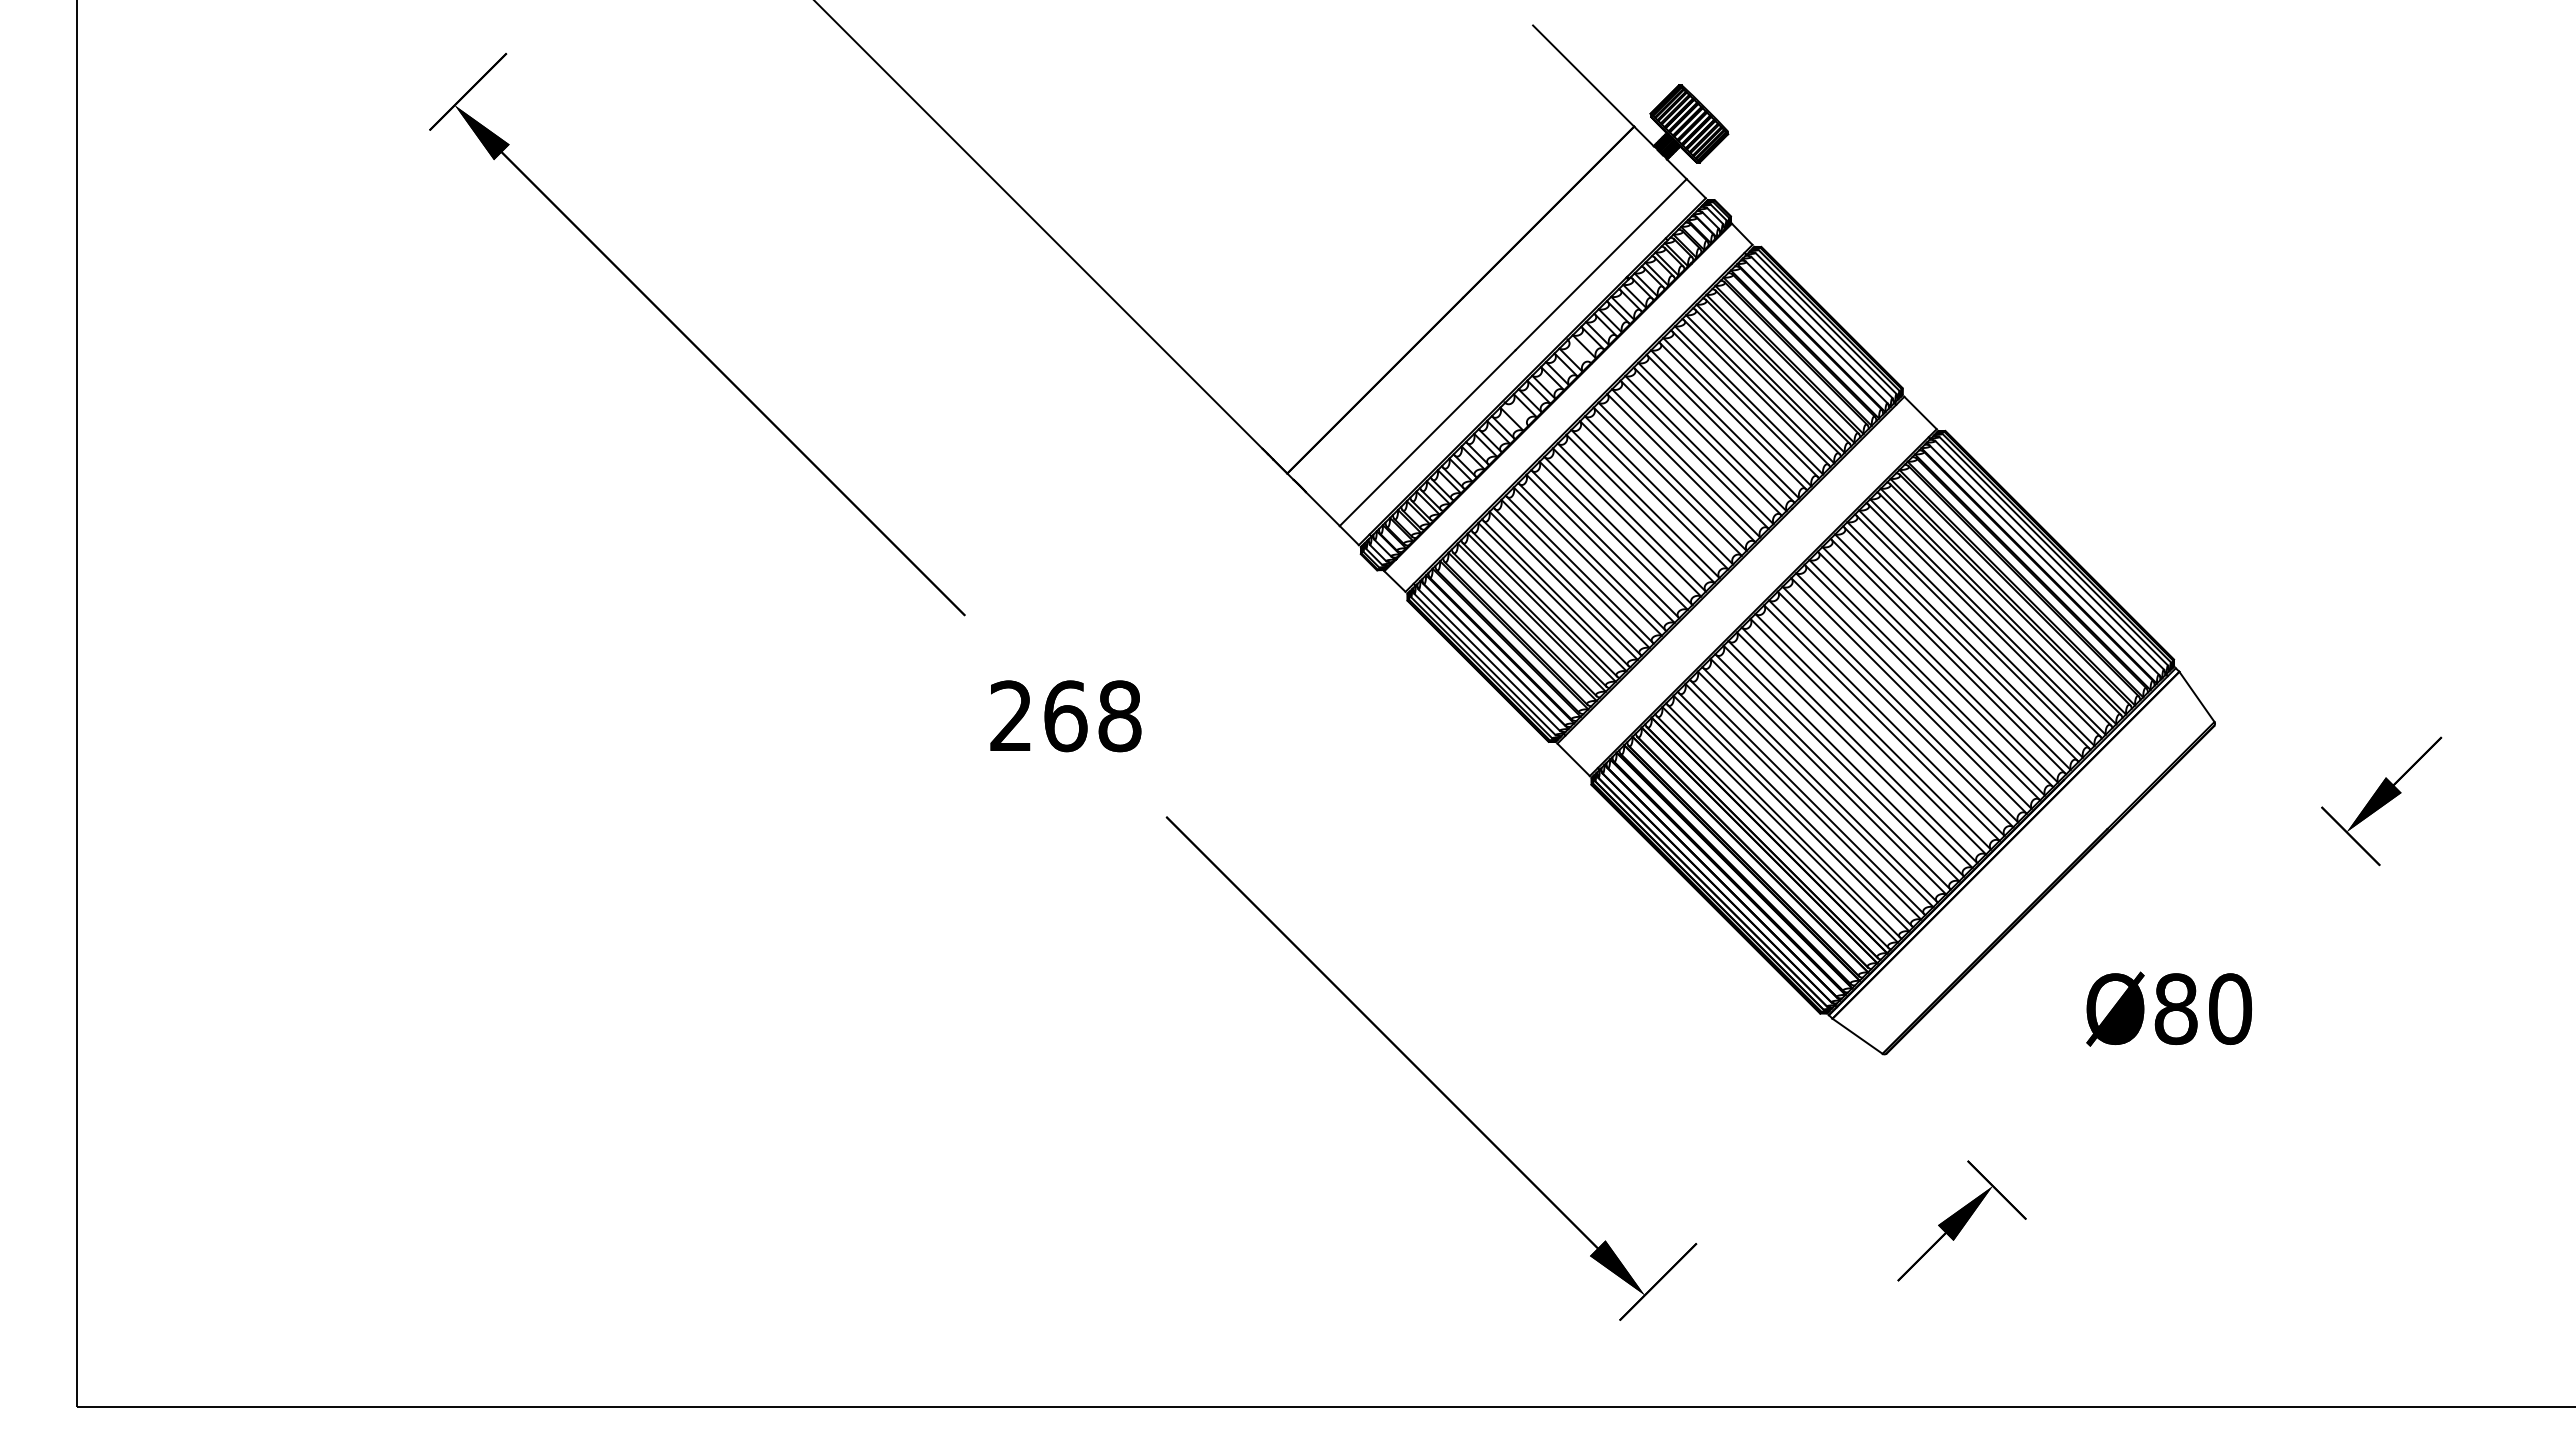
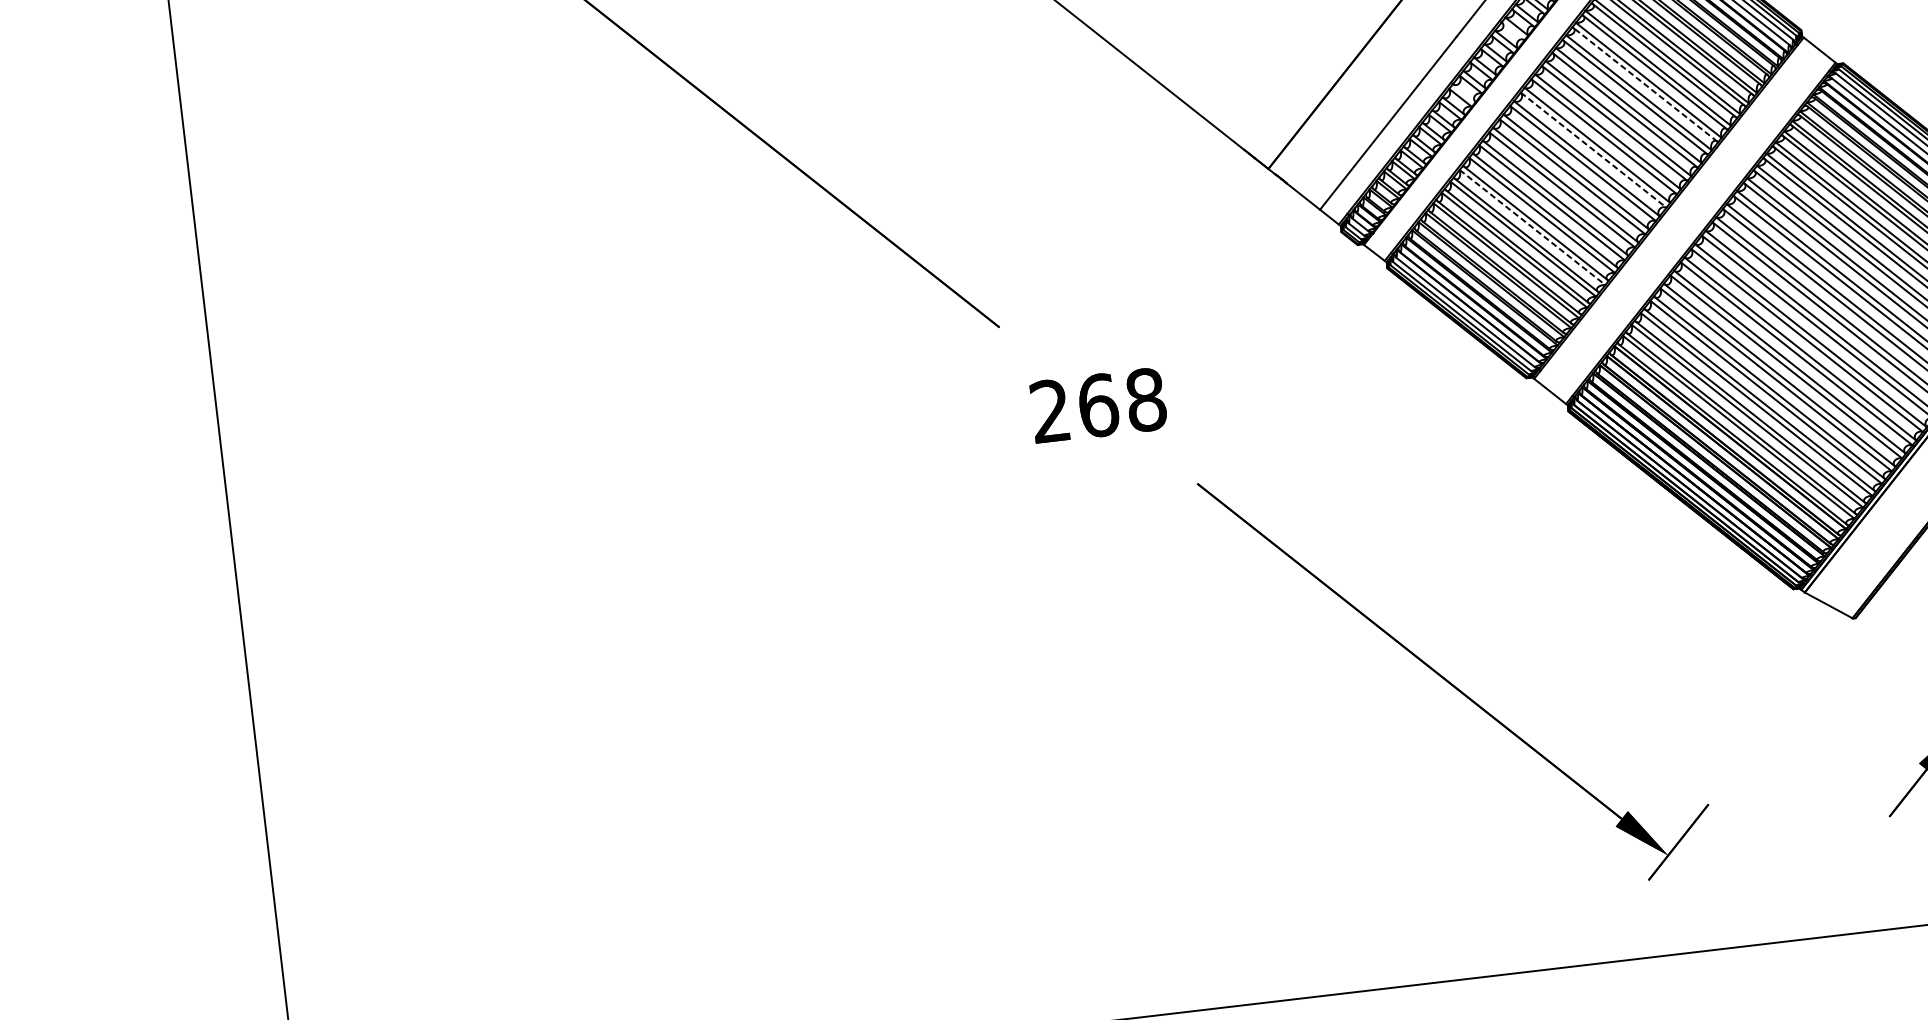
line: (1720, 428) -> (1645, 84), solid -> dashed
line: (1654, 495) -> (1593, 150), solid -> dashed
line: (1575, 573) -> (1532, 227), solid -> dashed

